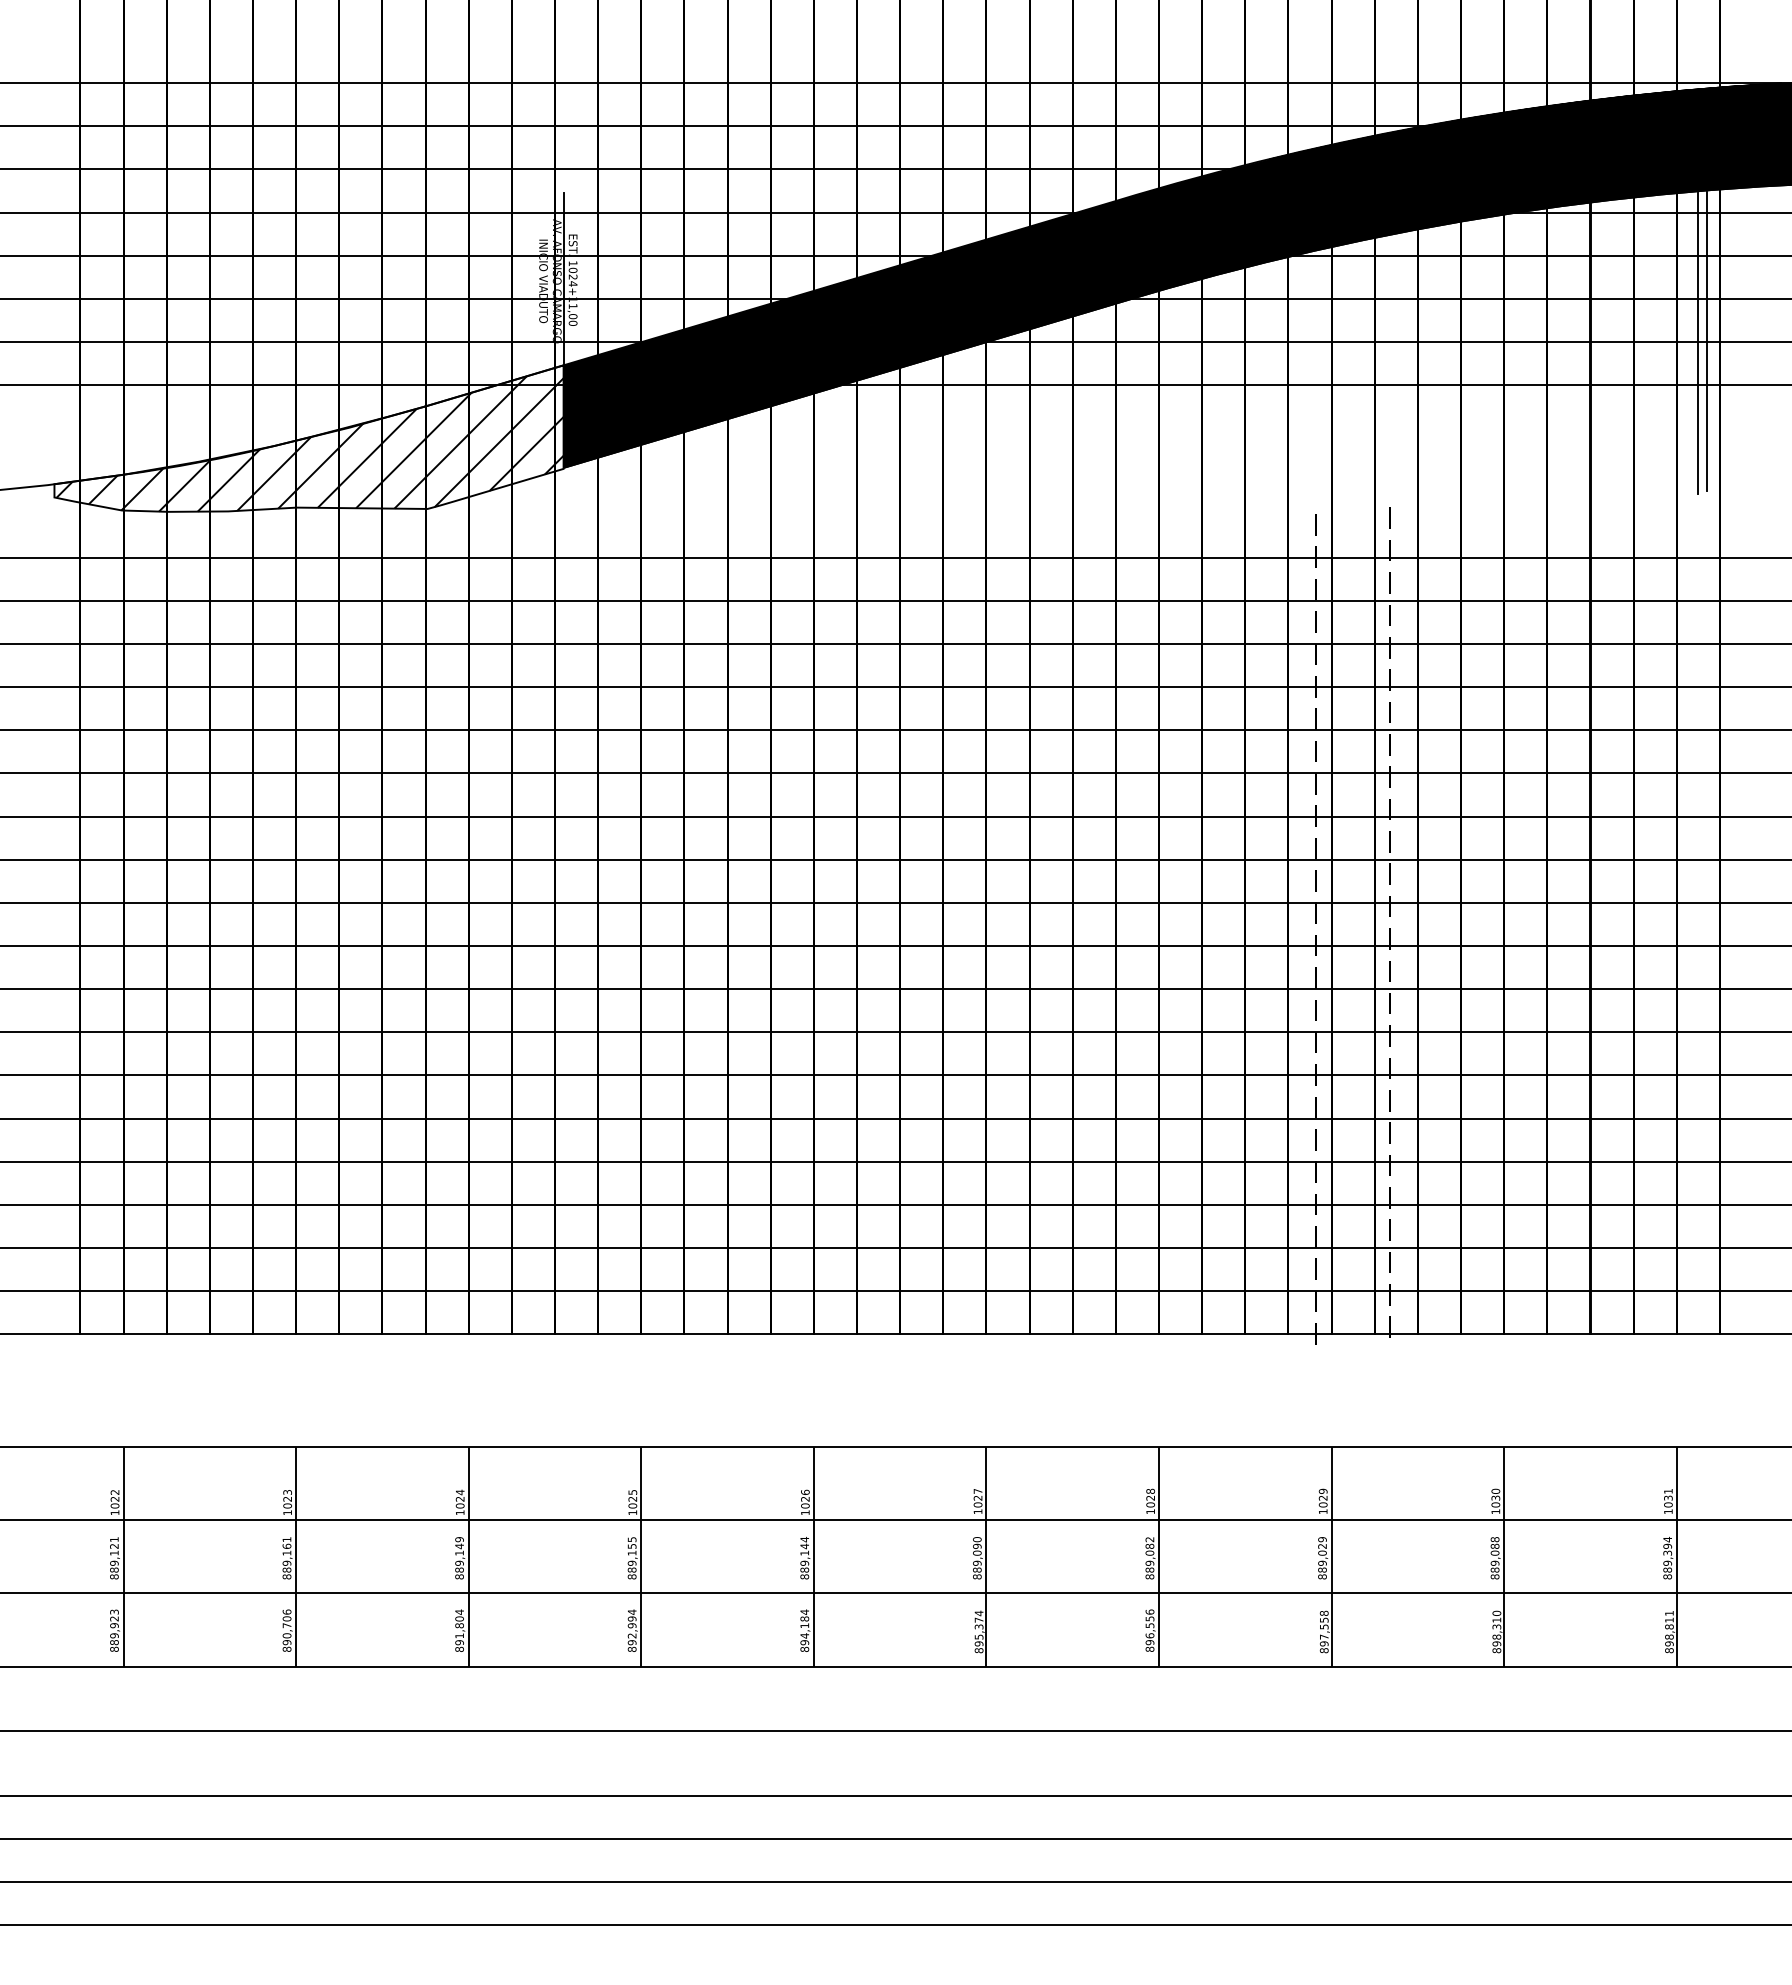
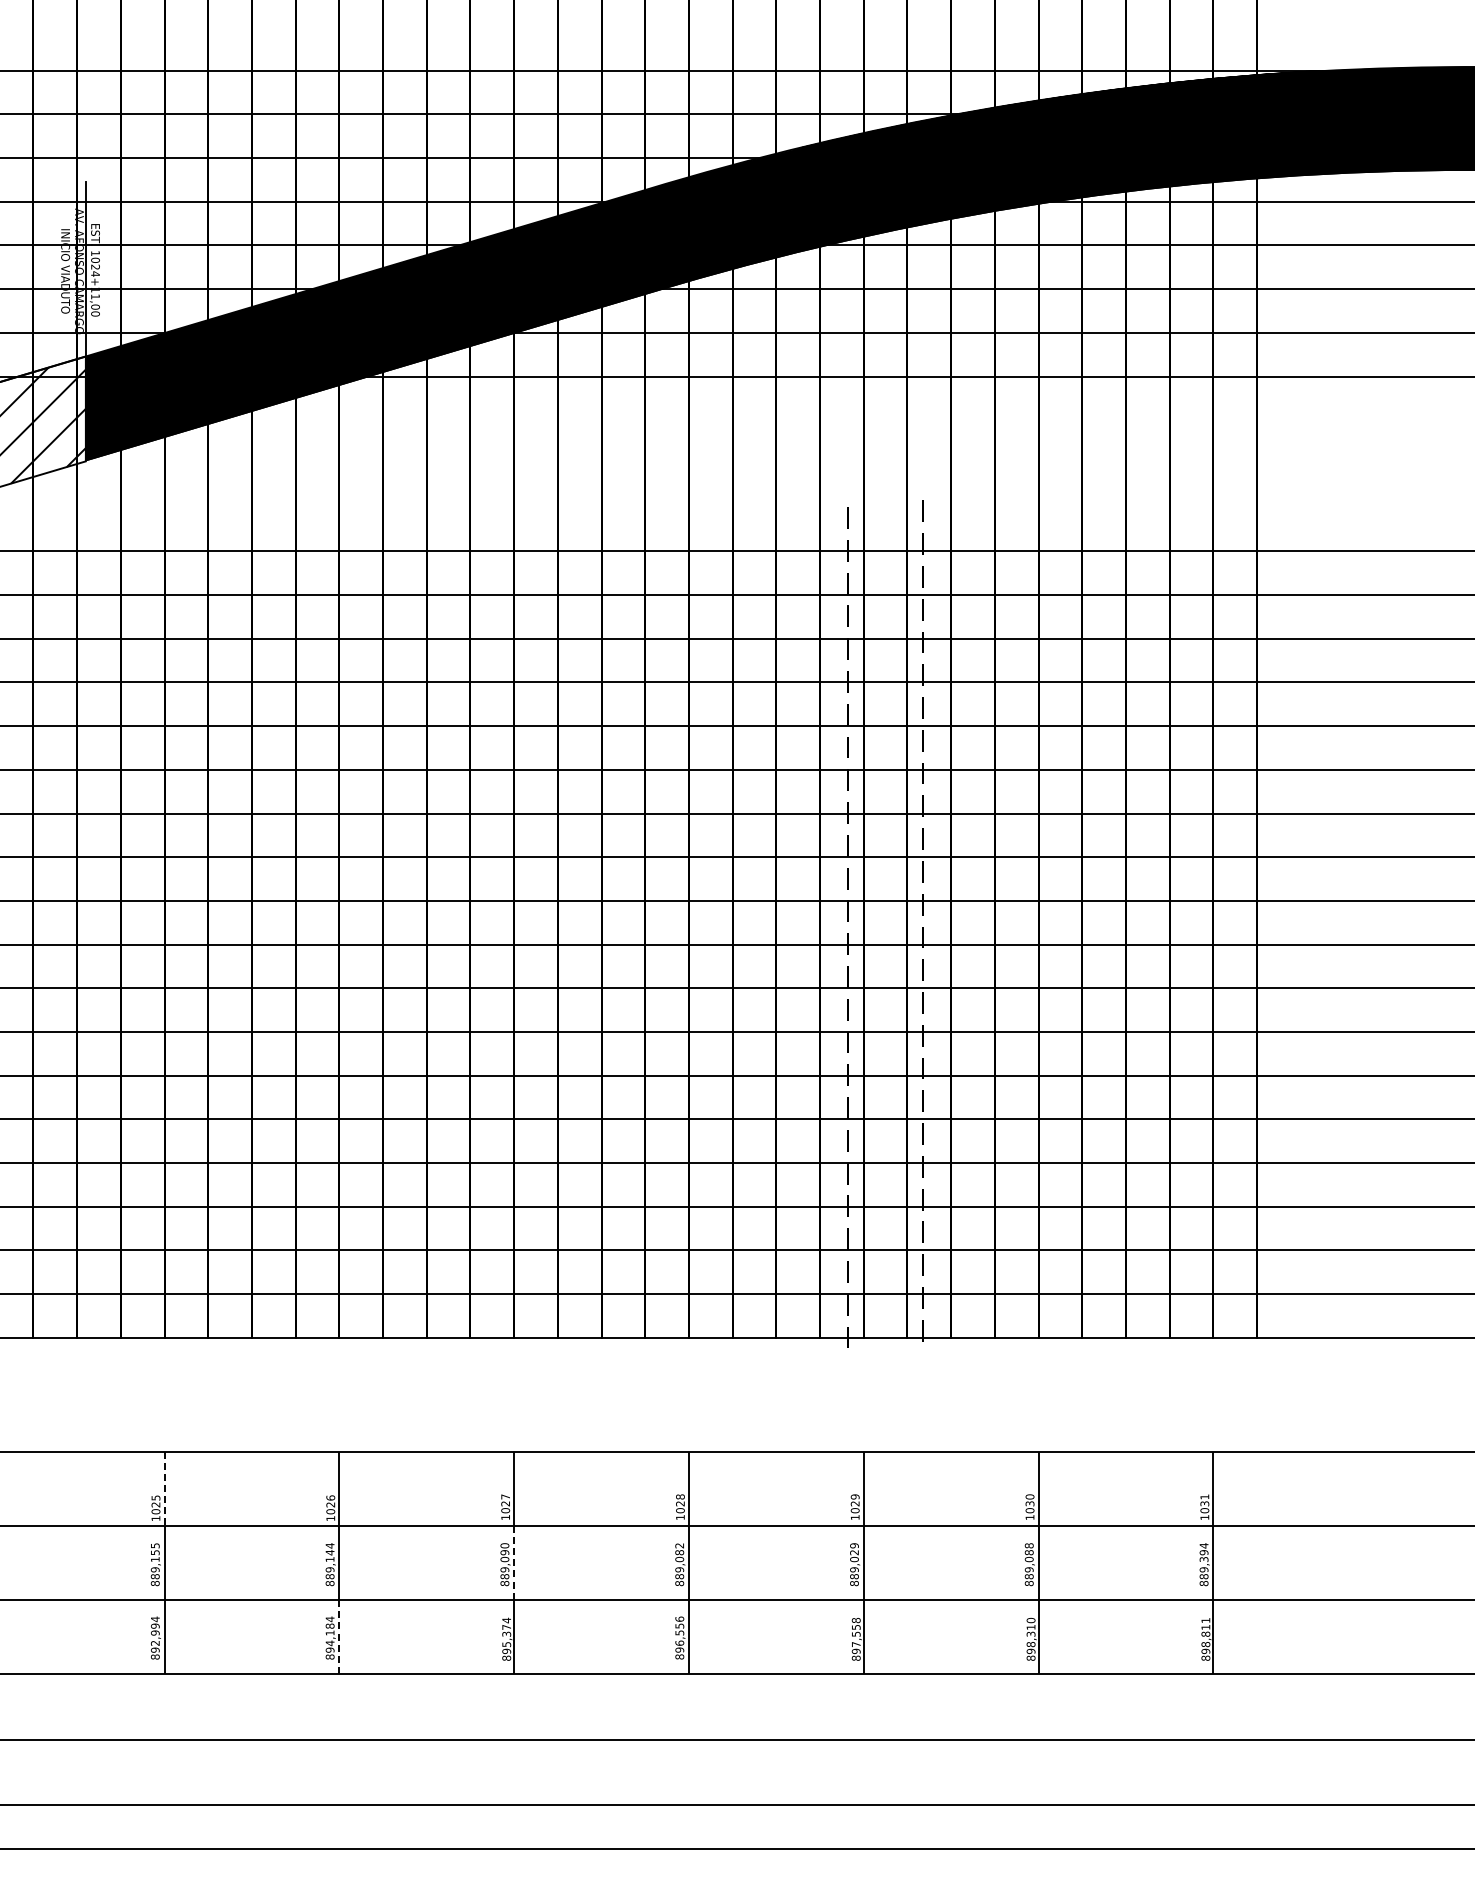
line: (1706, 341) -> (1243, 332), removed
line: (1698, 343) -> (1235, 334), removed
line: (641, 1483) -> (164, 1488), solid -> dashed
line: (986, 1556) -> (514, 1562), solid -> dashed
line: (813, 1629) -> (338, 1636), solid -> dashed

